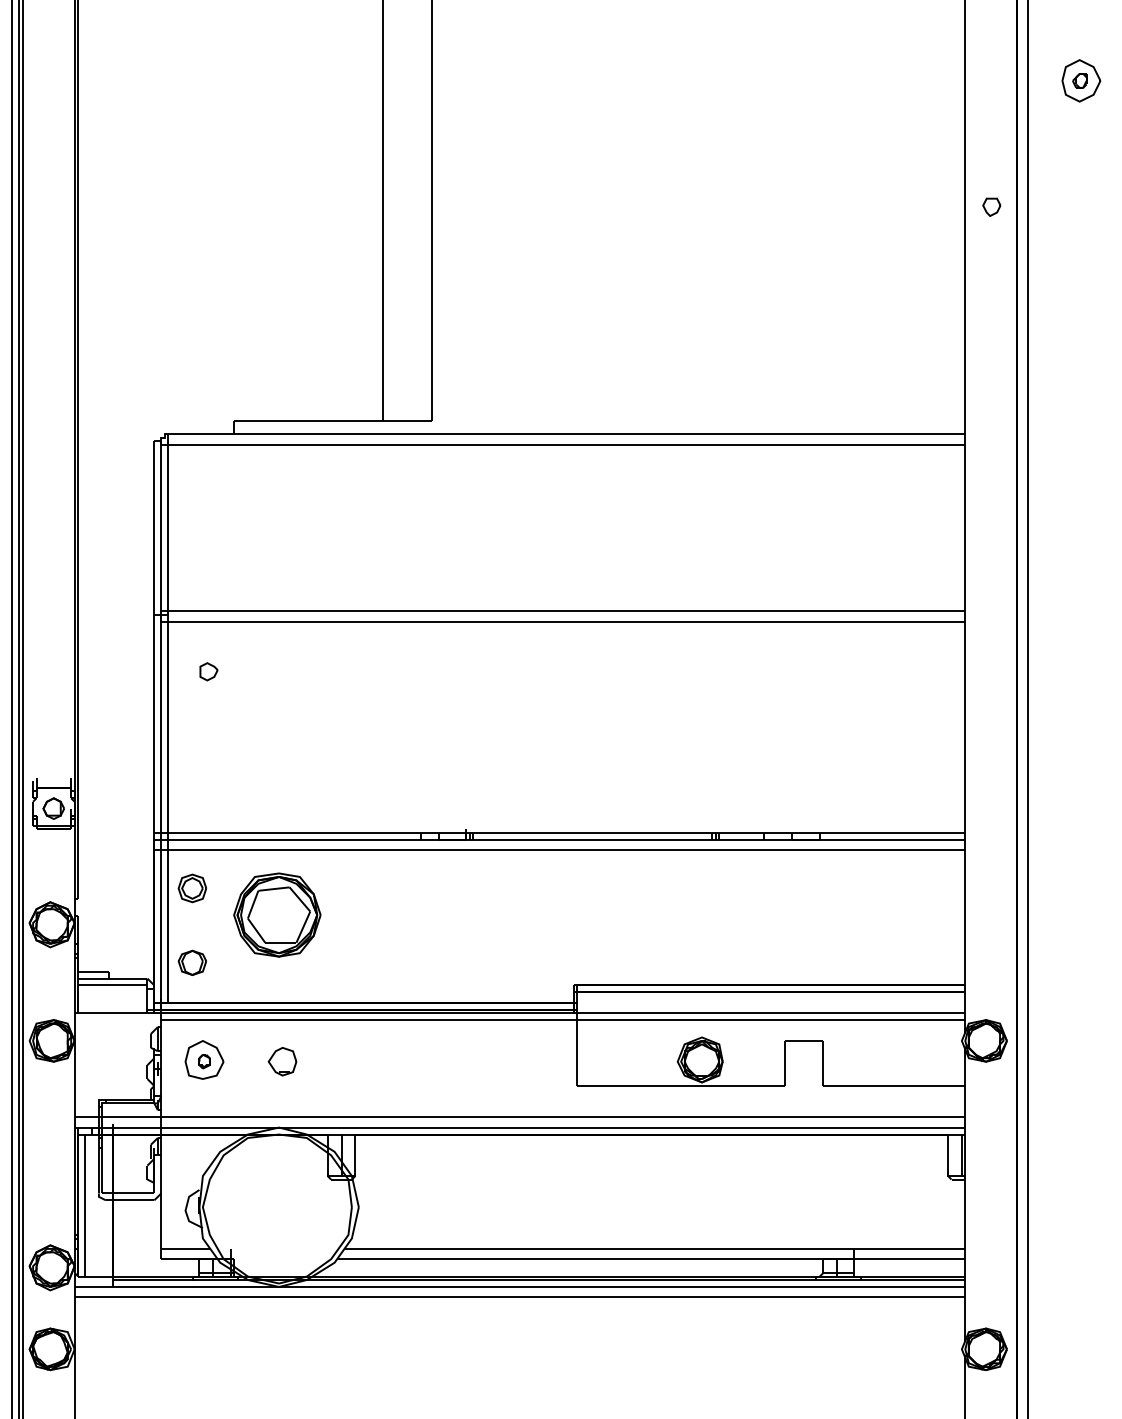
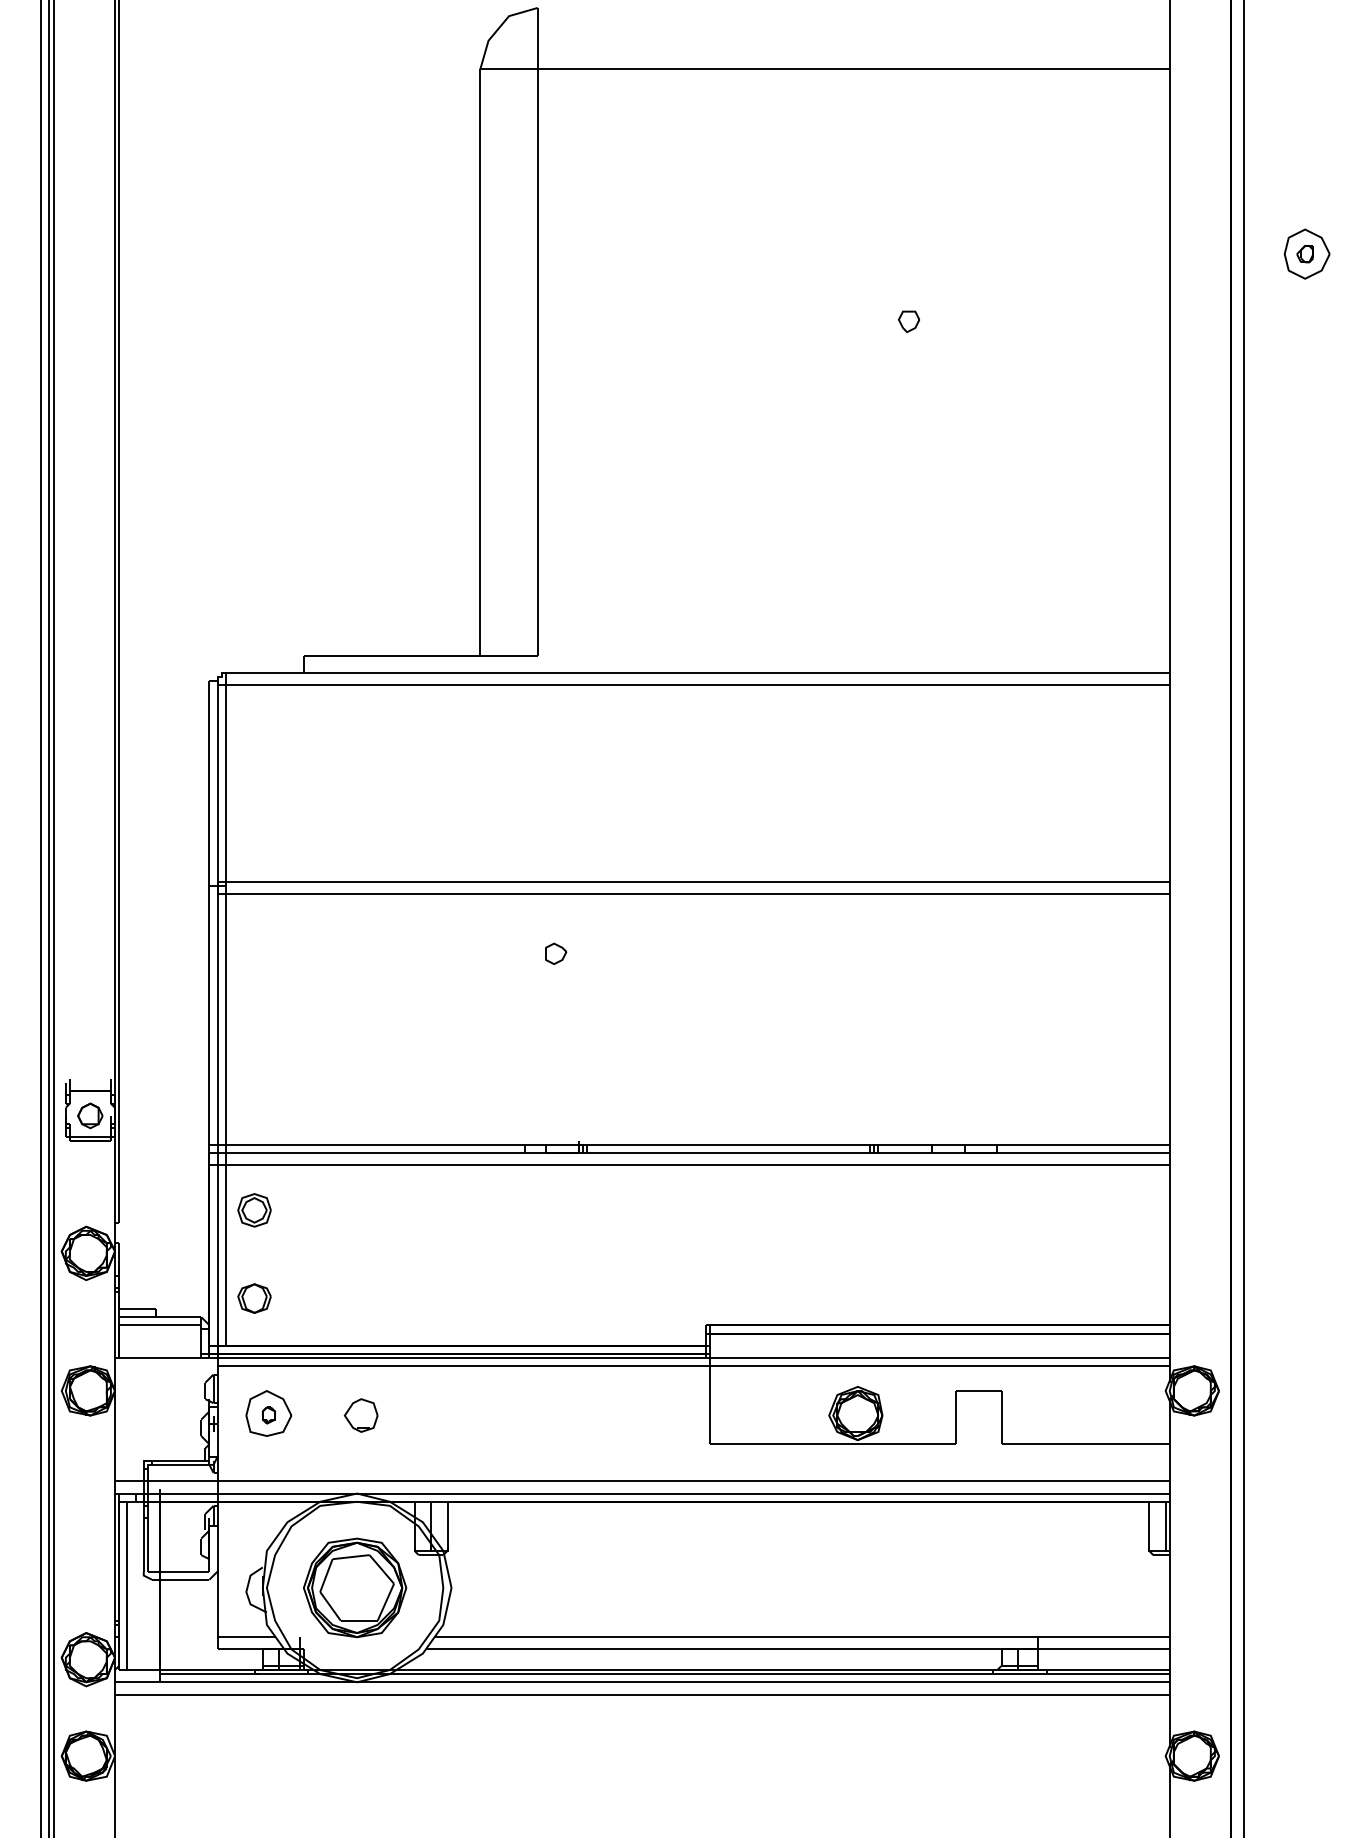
part: (991, 207) -> (908, 321), moved
part: (209, 671) -> (556, 953), moved
part: (277, 914) -> (355, 1587), moved

